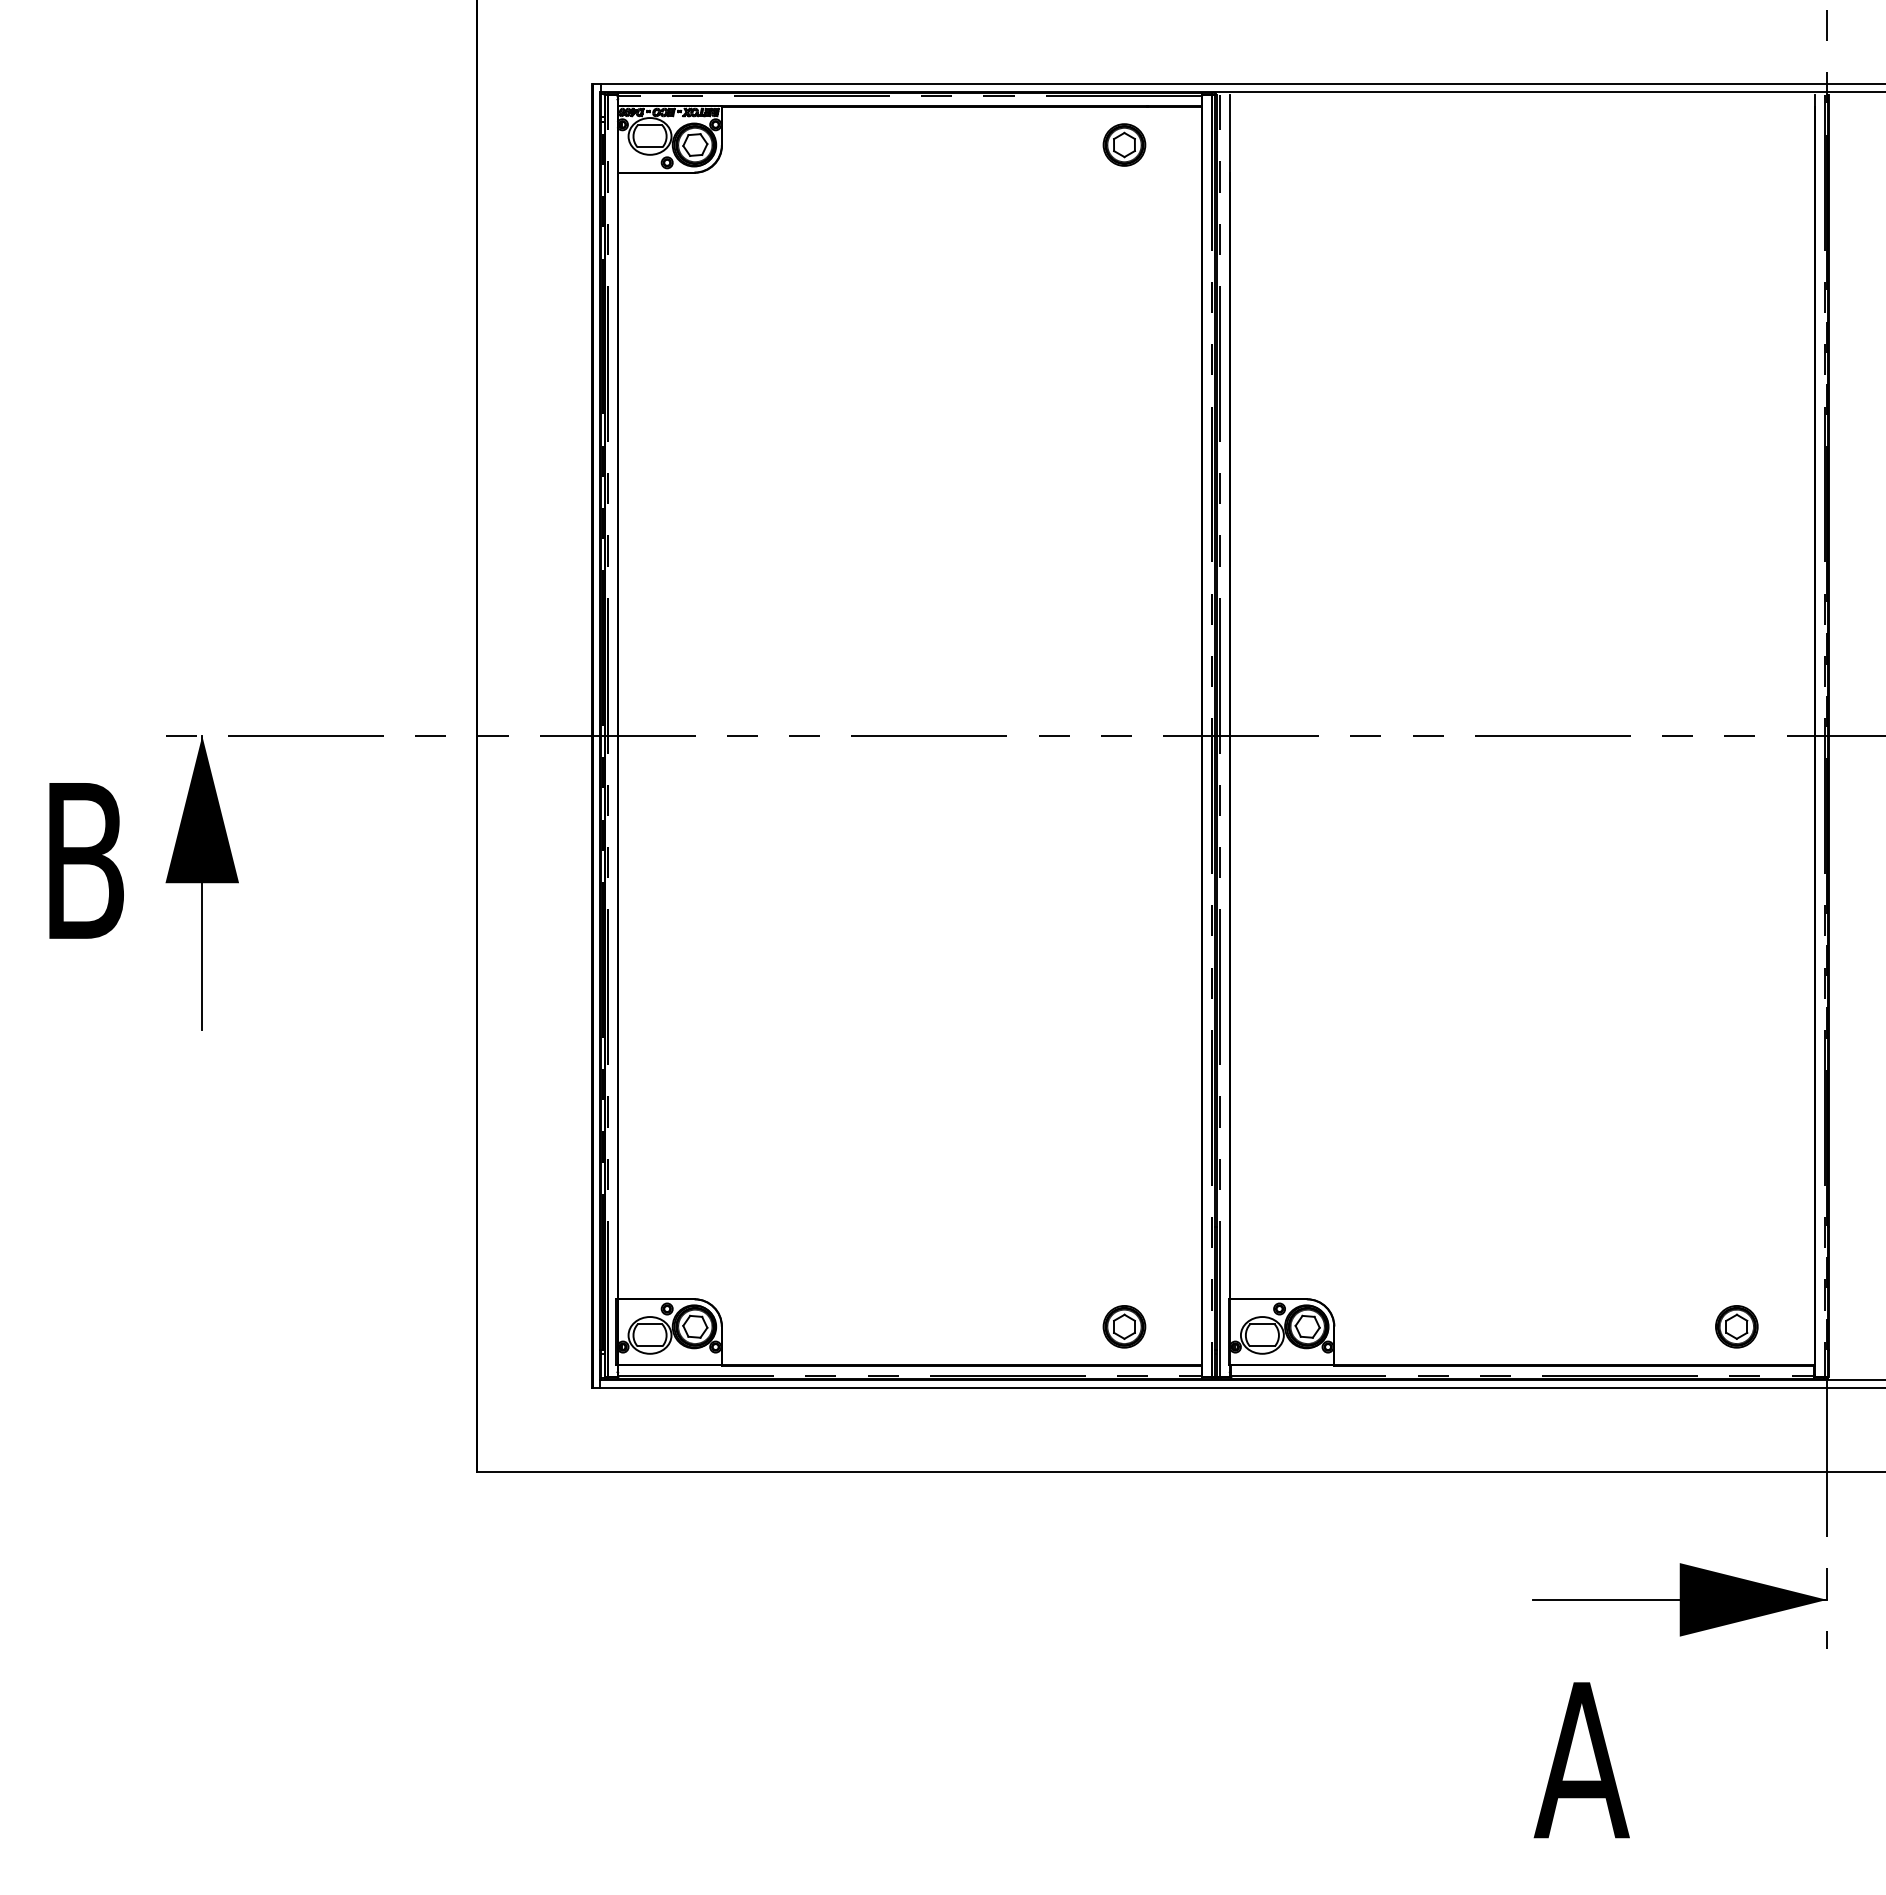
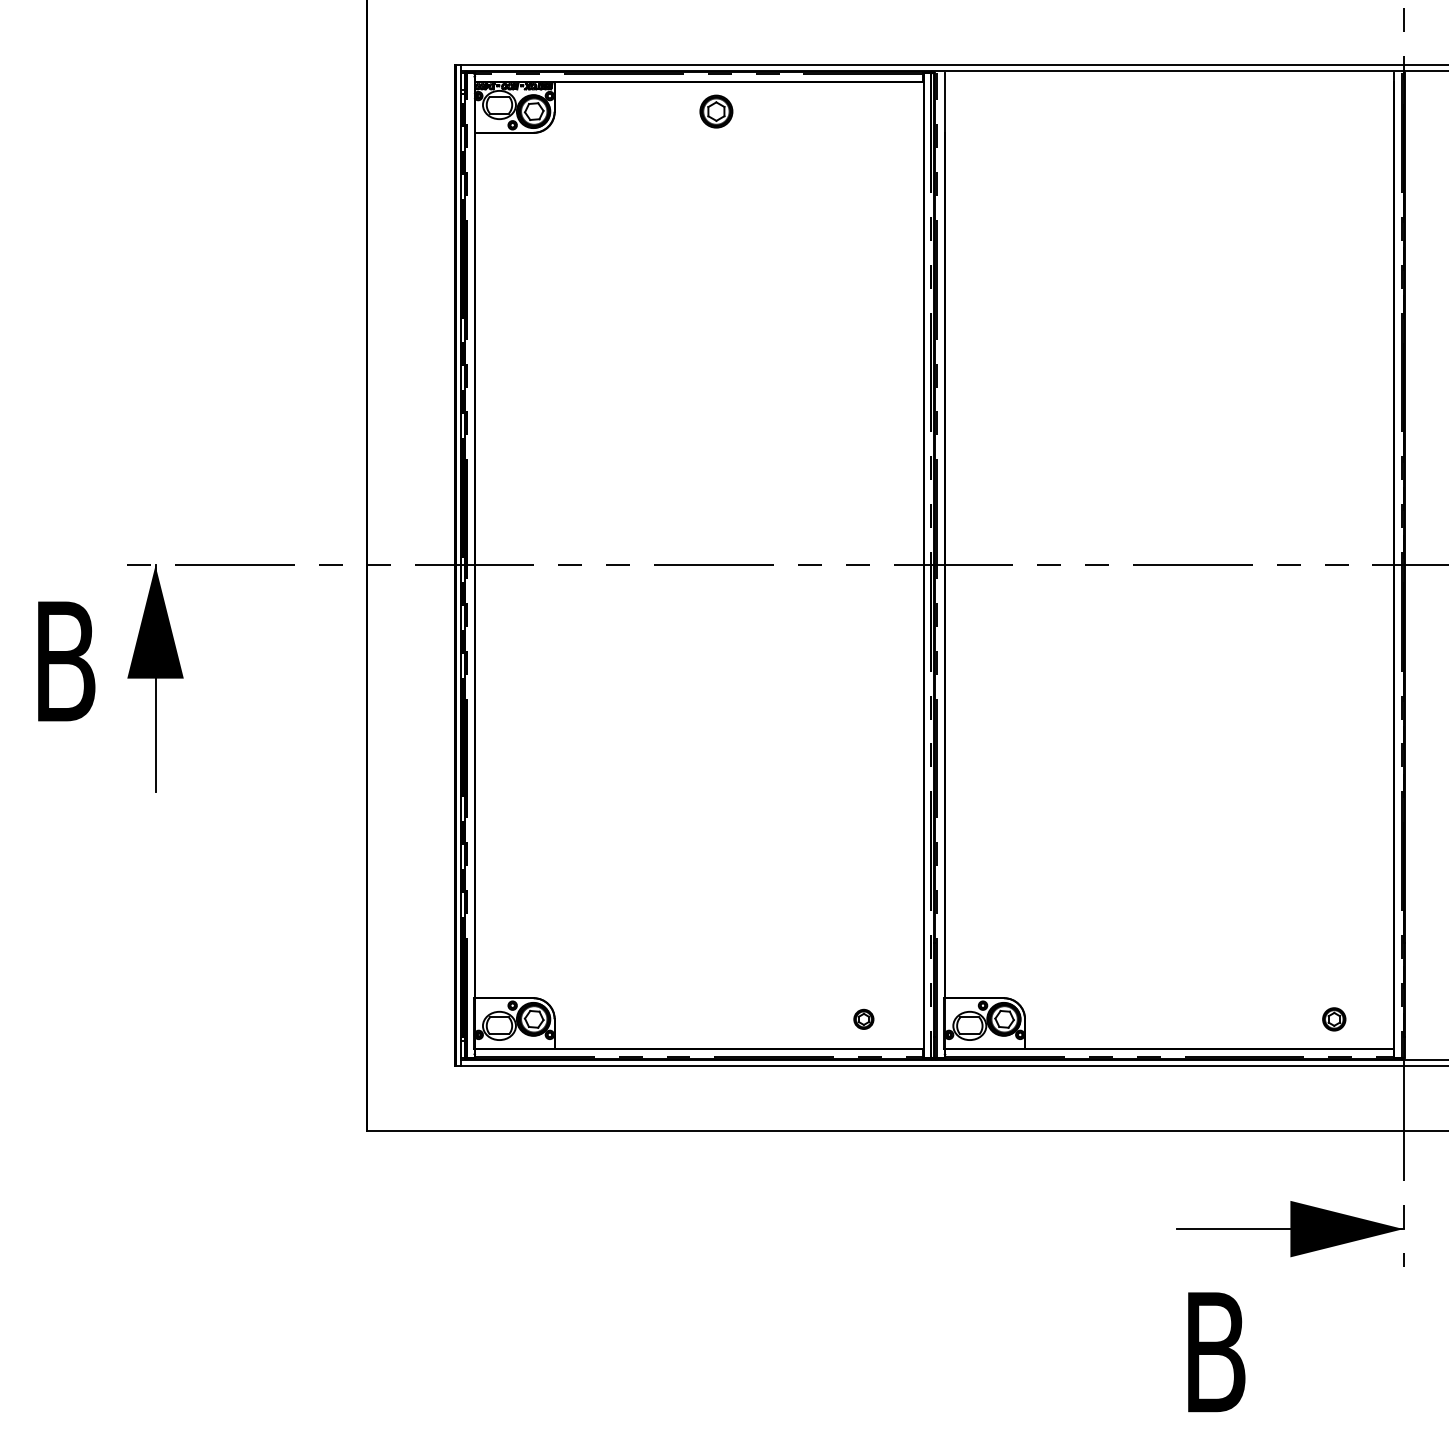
part: (1124, 144) -> (716, 111), moved
part: (1124, 1326) -> (863, 1019), size x0.6
part: (1736, 1326) -> (1333, 1019), size x0.7
text: (1581, 1760) -> (1214, 1352), A -> B

